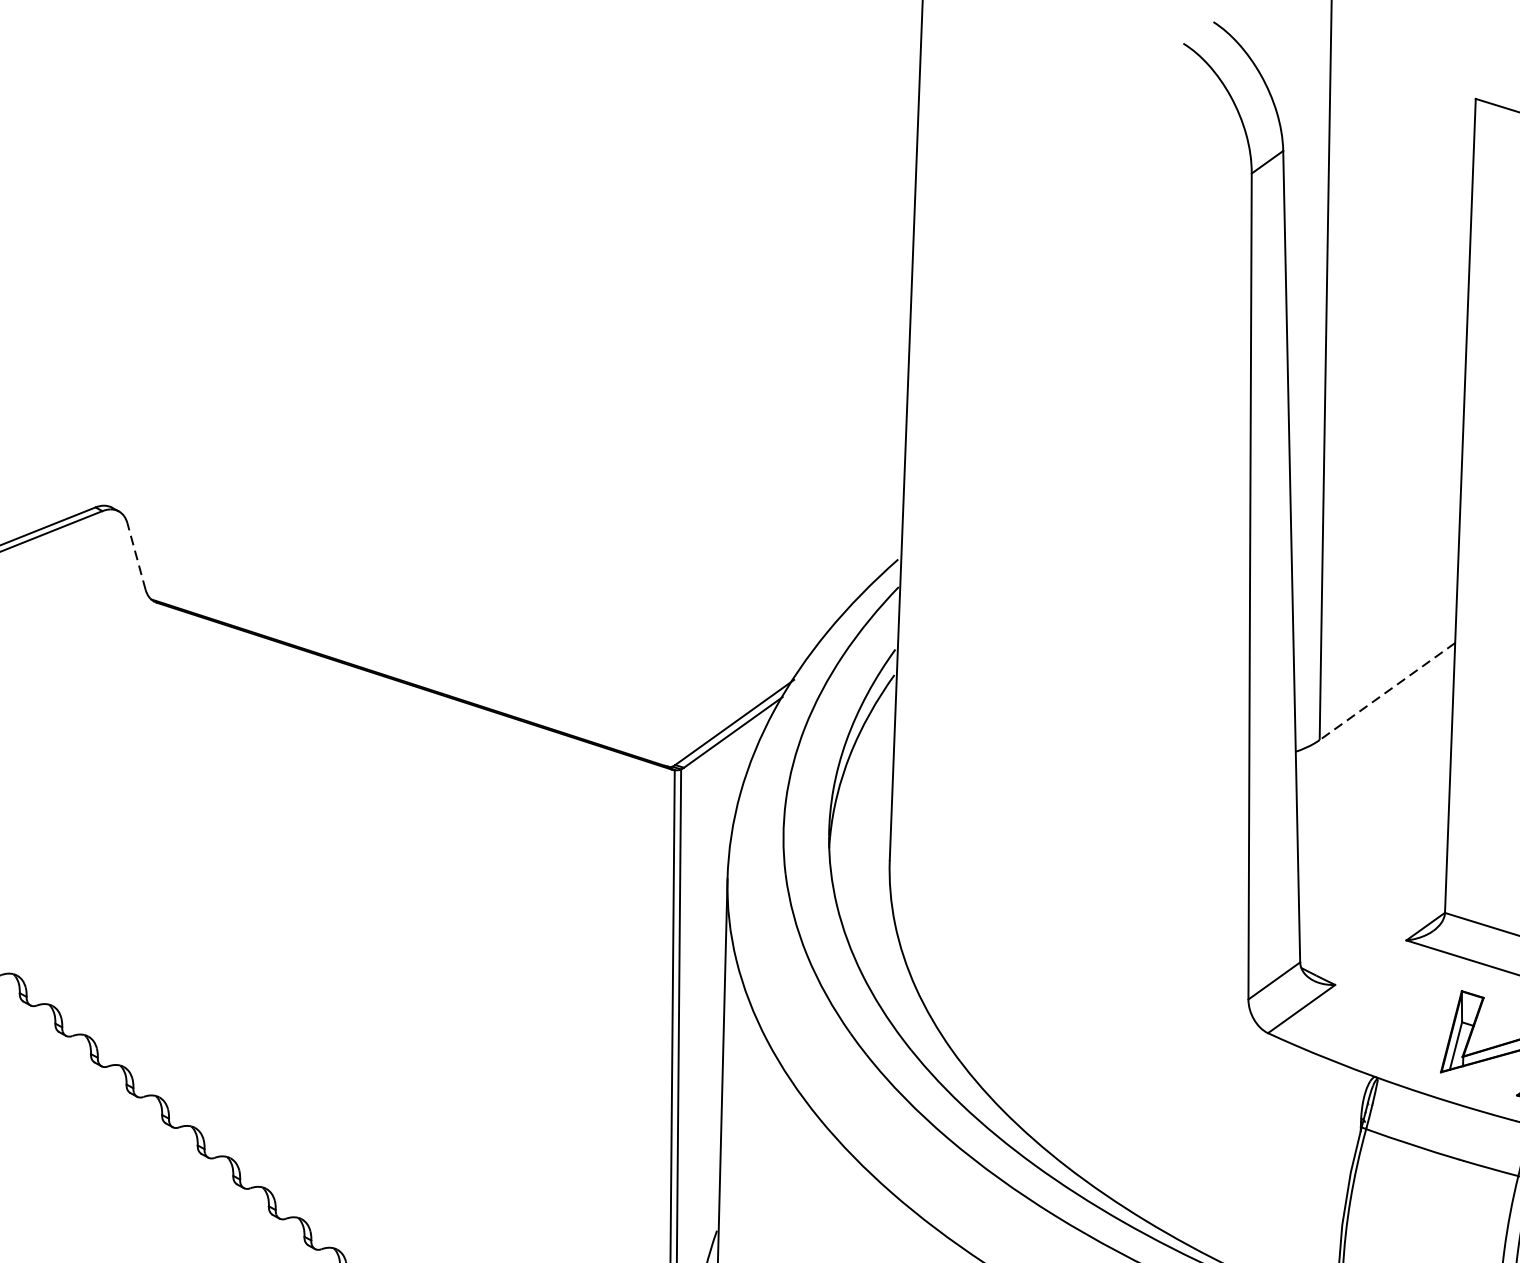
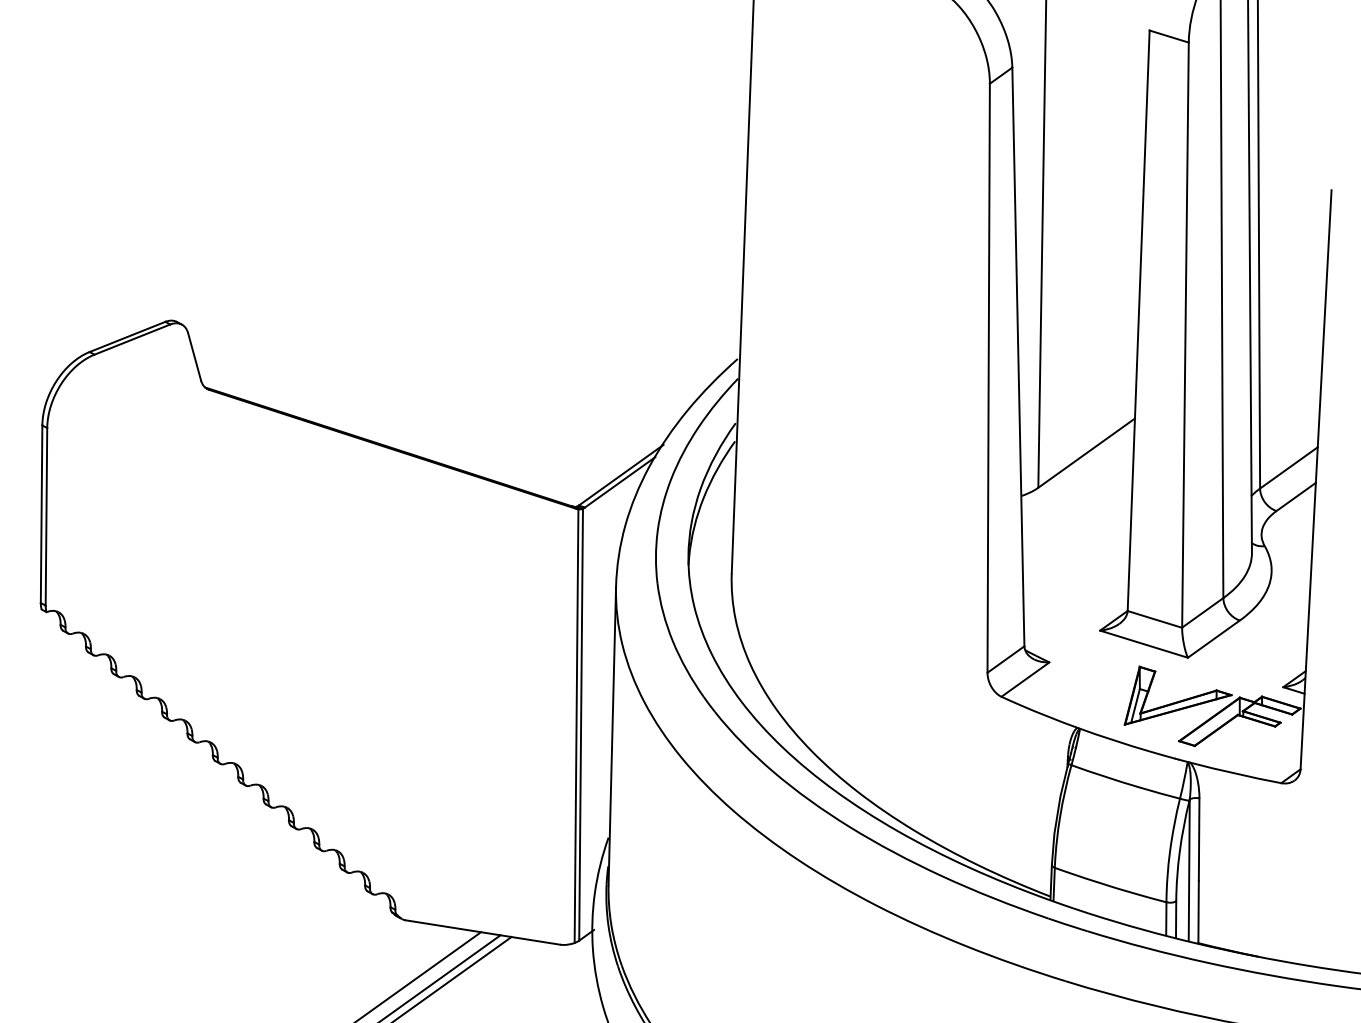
line: (136, 556) -> (194, 356), dashed -> solid
line: (1387, 692) -> (1086, 453), dashed -> solid

